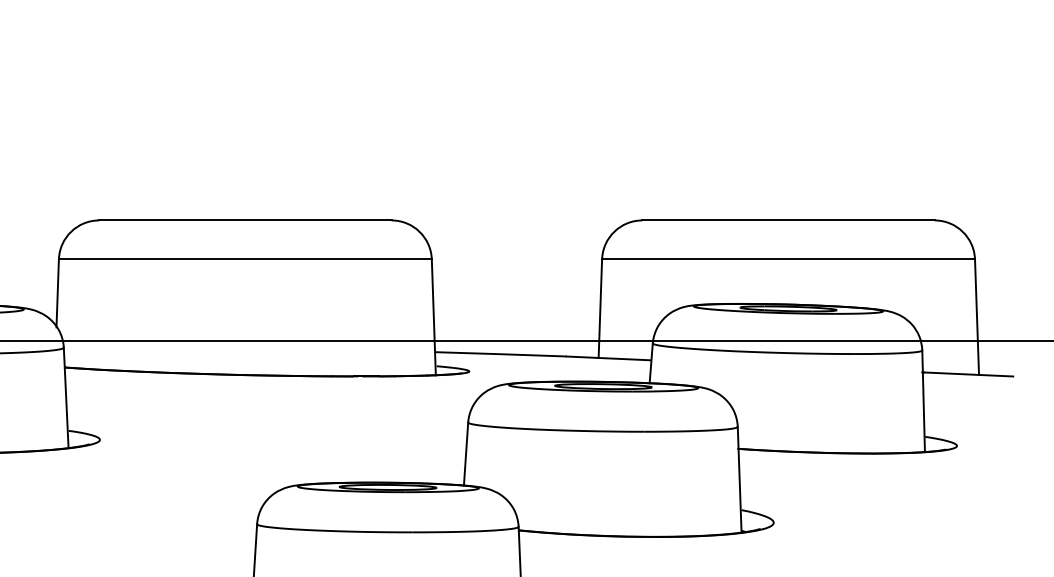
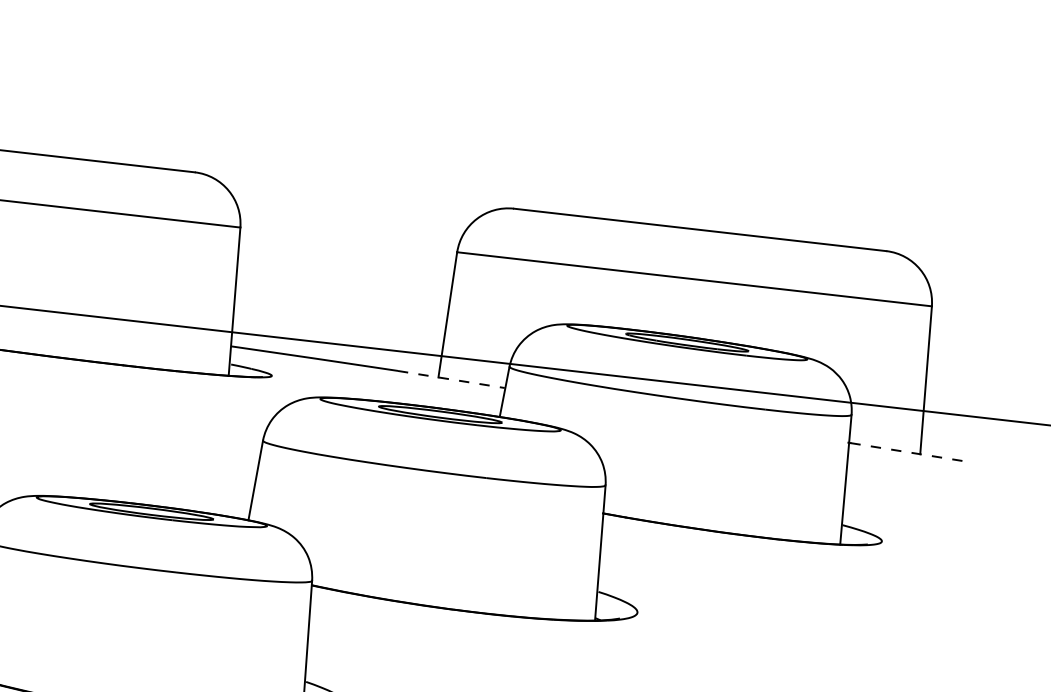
line: (609, 358) -> (452, 379), solid -> dashed
line: (968, 374) -> (906, 452), solid -> dashed

